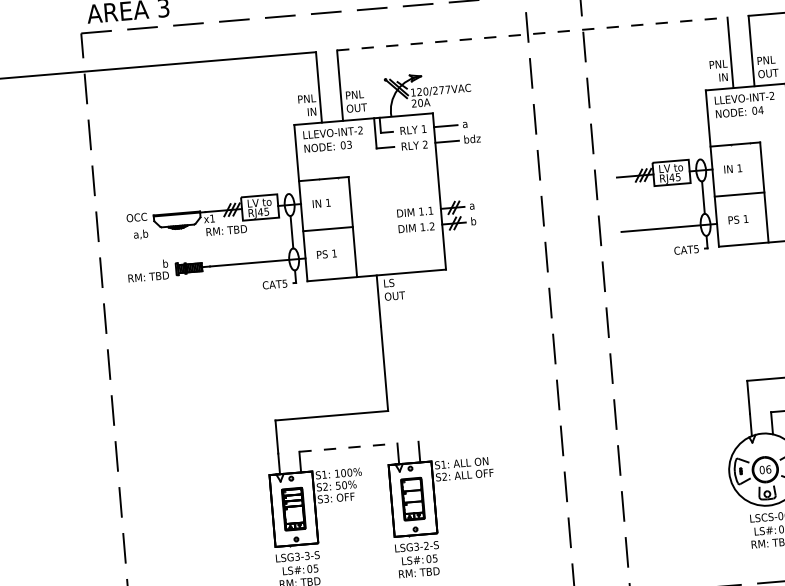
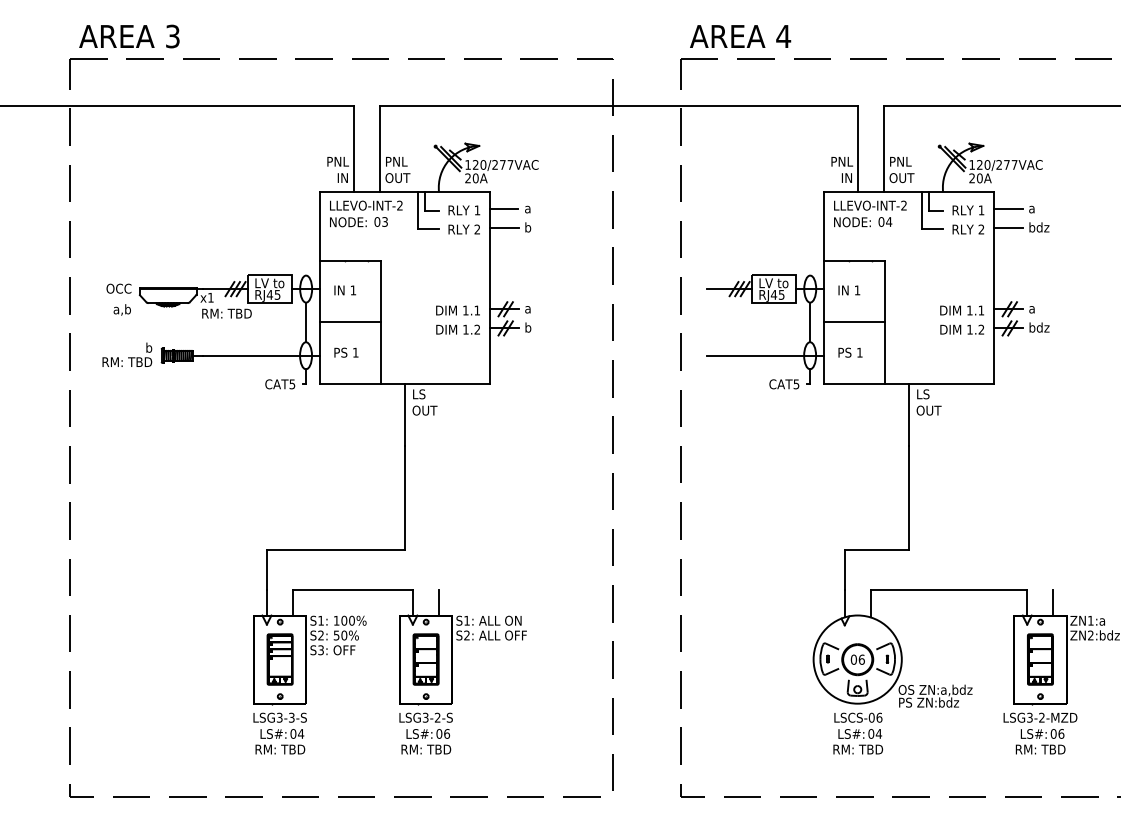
line: (532, 33) -> (619, 105), dashed -> solid
text: (475, 138) -> (538, 227), bdz -> b
line: (348, 447) -> (353, 590), dashed -> solid
text: (435, 558) -> (447, 733), 05 -> 06
text: (316, 568) -> (301, 733), 05 -> 04

